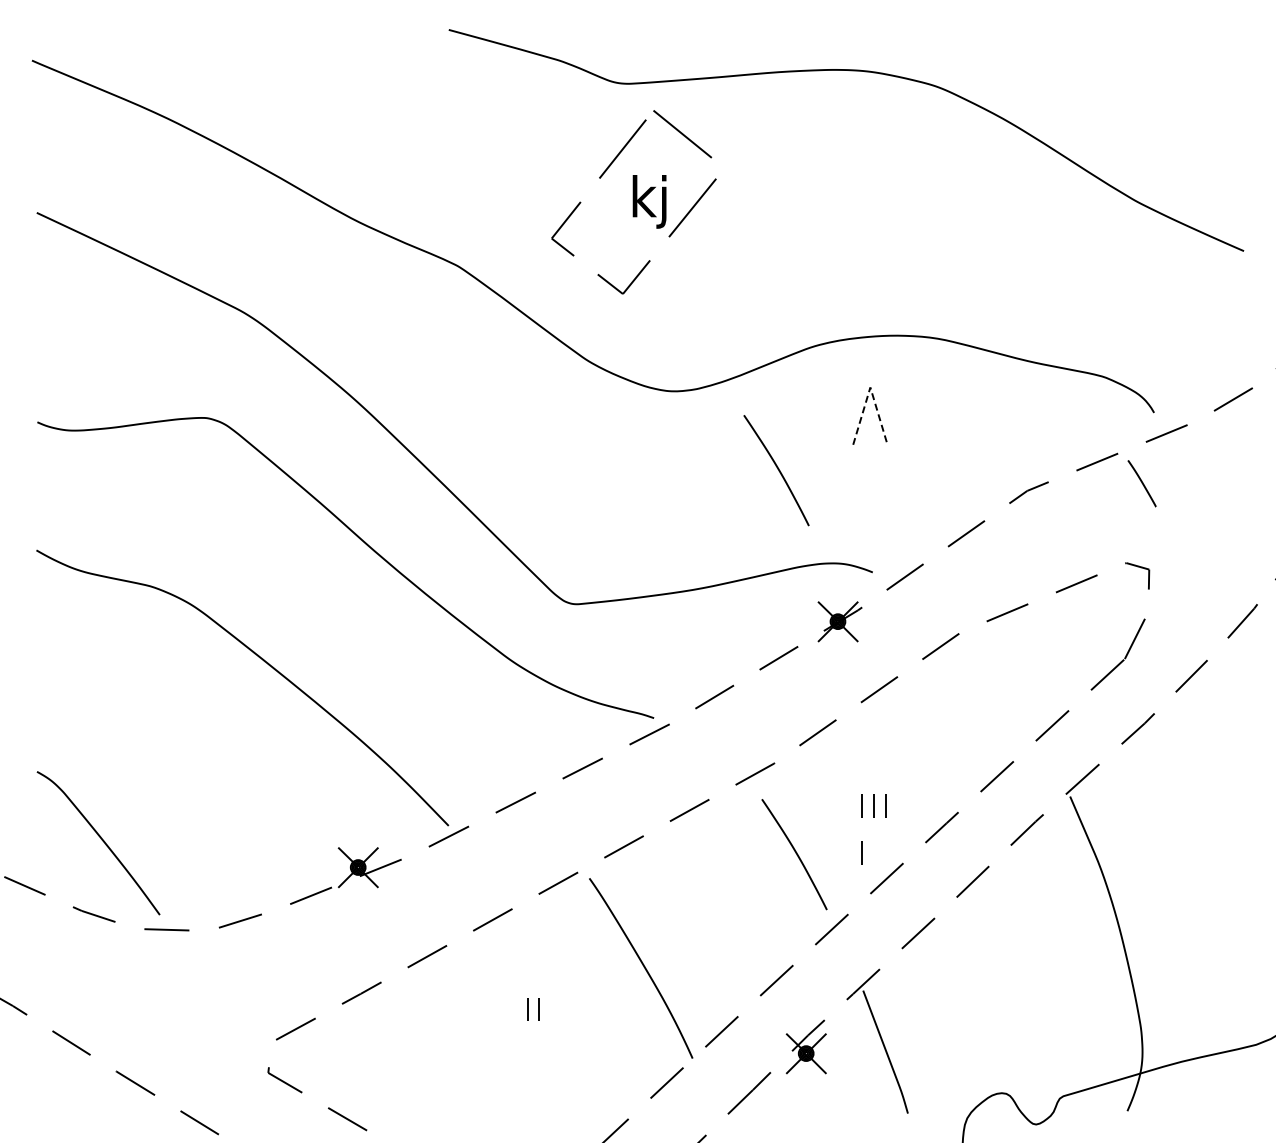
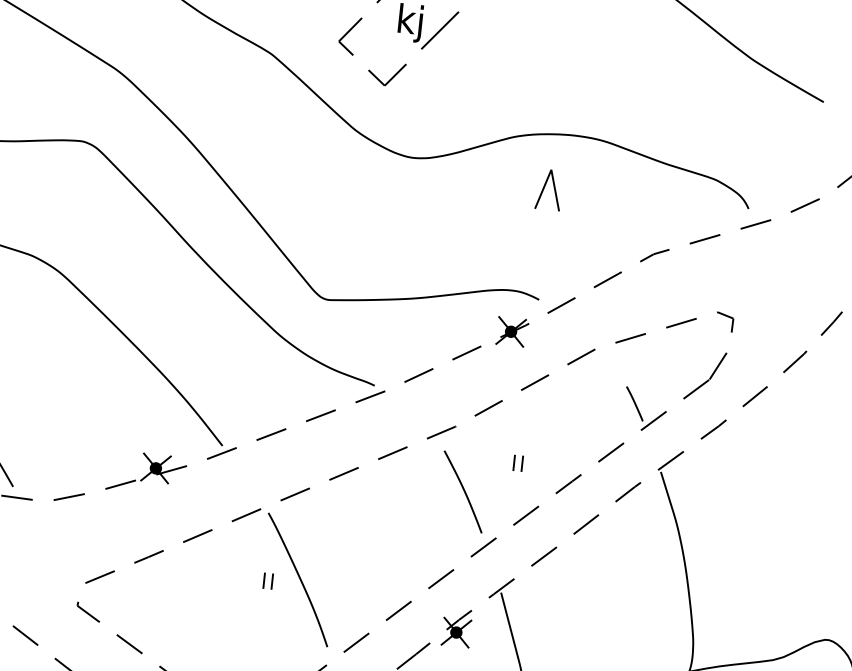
line: (870, 387) -> (551, 169), dashed -> solid
curve: (777, 469) -> (480, 220), removed
line: (1141, 483) -> (634, 403), moved
line: (885, 805) -> (530, 464), removed
line: (861, 852) -> (510, 495), removed
curve: (643, 967) -> (299, 579), moved

